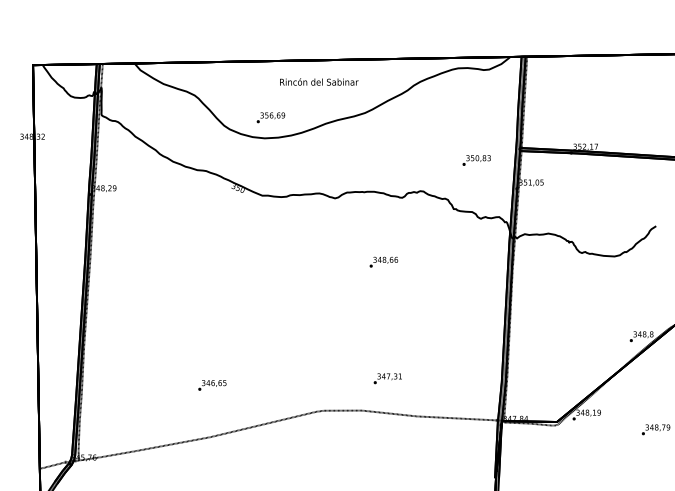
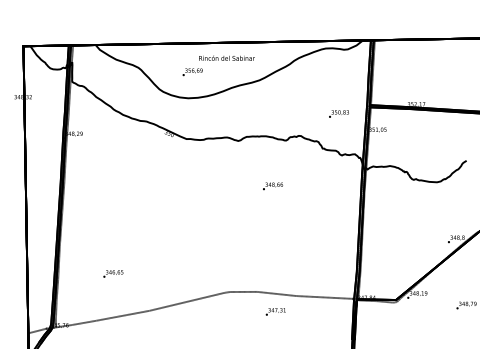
text: (270, 117) -> (192, 72), moved
text: (387, 378) -> (275, 311), moved
text: (212, 385) -> (113, 274), moved

